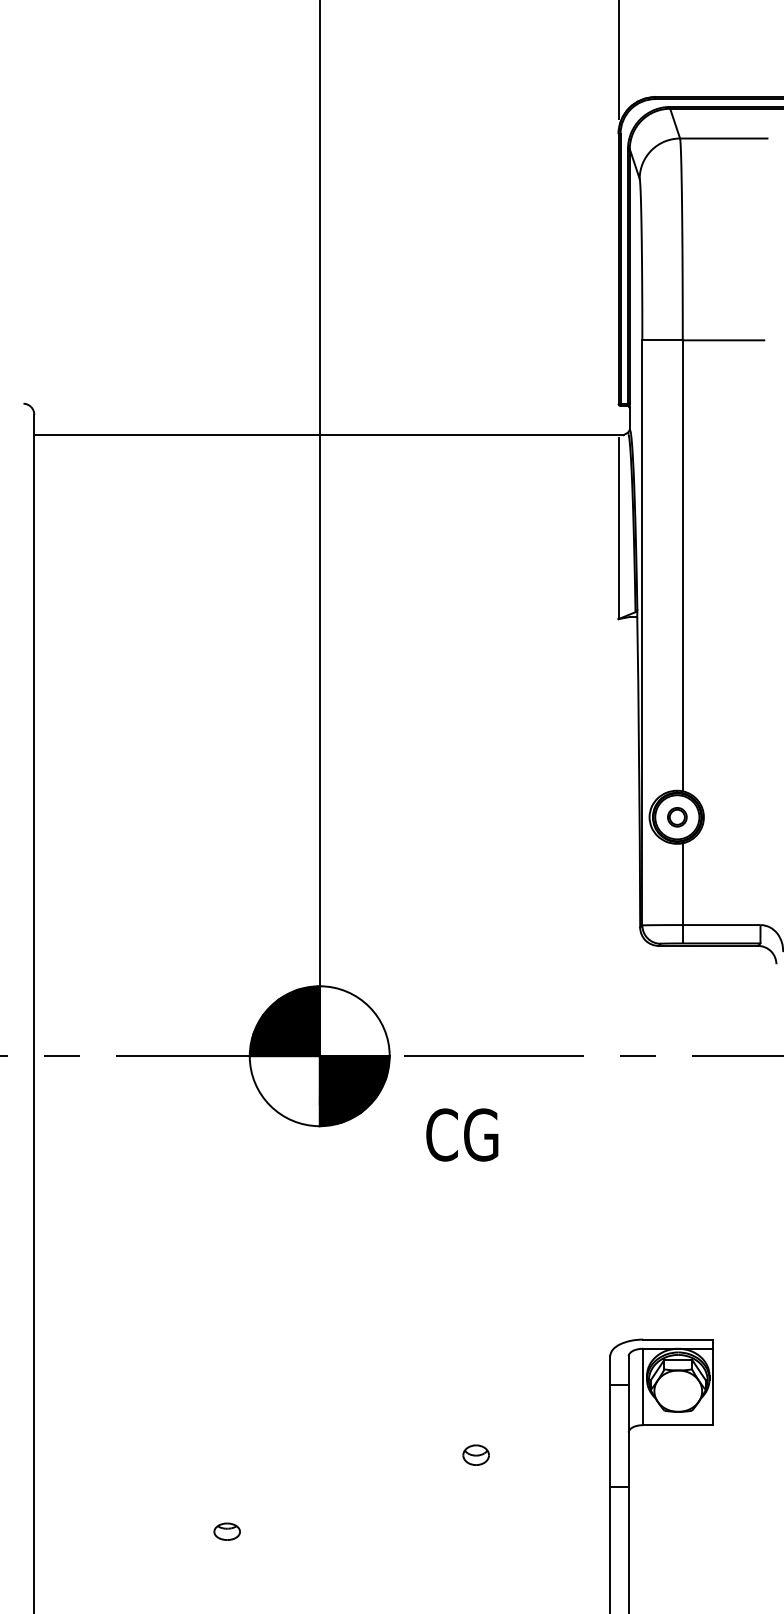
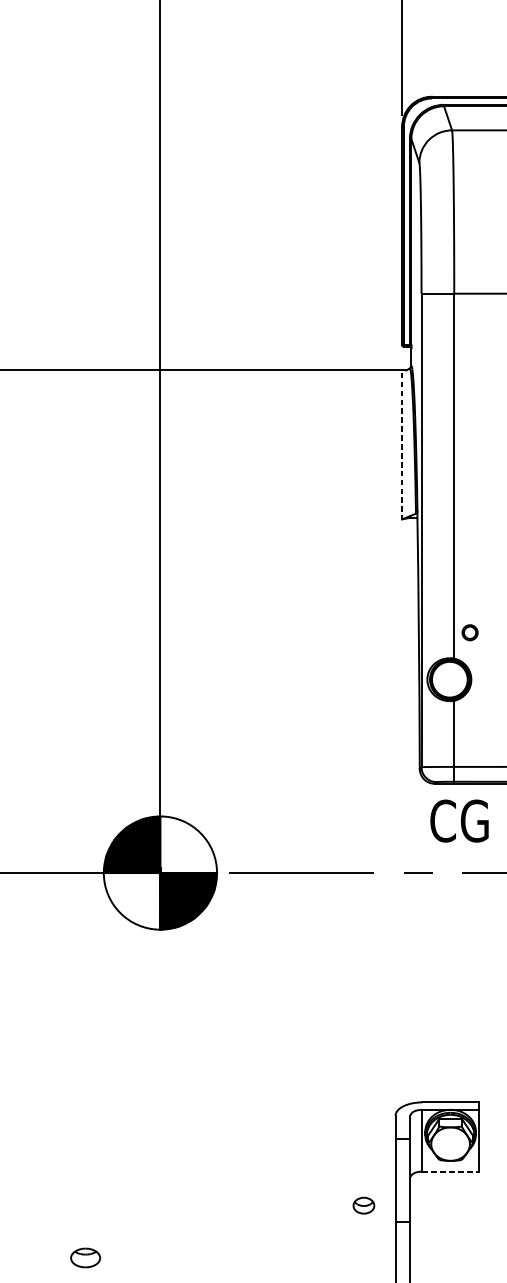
line: (618, 528) -> (402, 445), solid -> dashed
part: (677, 817) -> (470, 632), moved
text: (462, 1134) -> (459, 820), moved
line: (678, 1425) -> (450, 1171), solid -> dashed
part: (475, 1454) -> (363, 1205), moved
part: (226, 1531) -> (84, 1257), size x1.4

